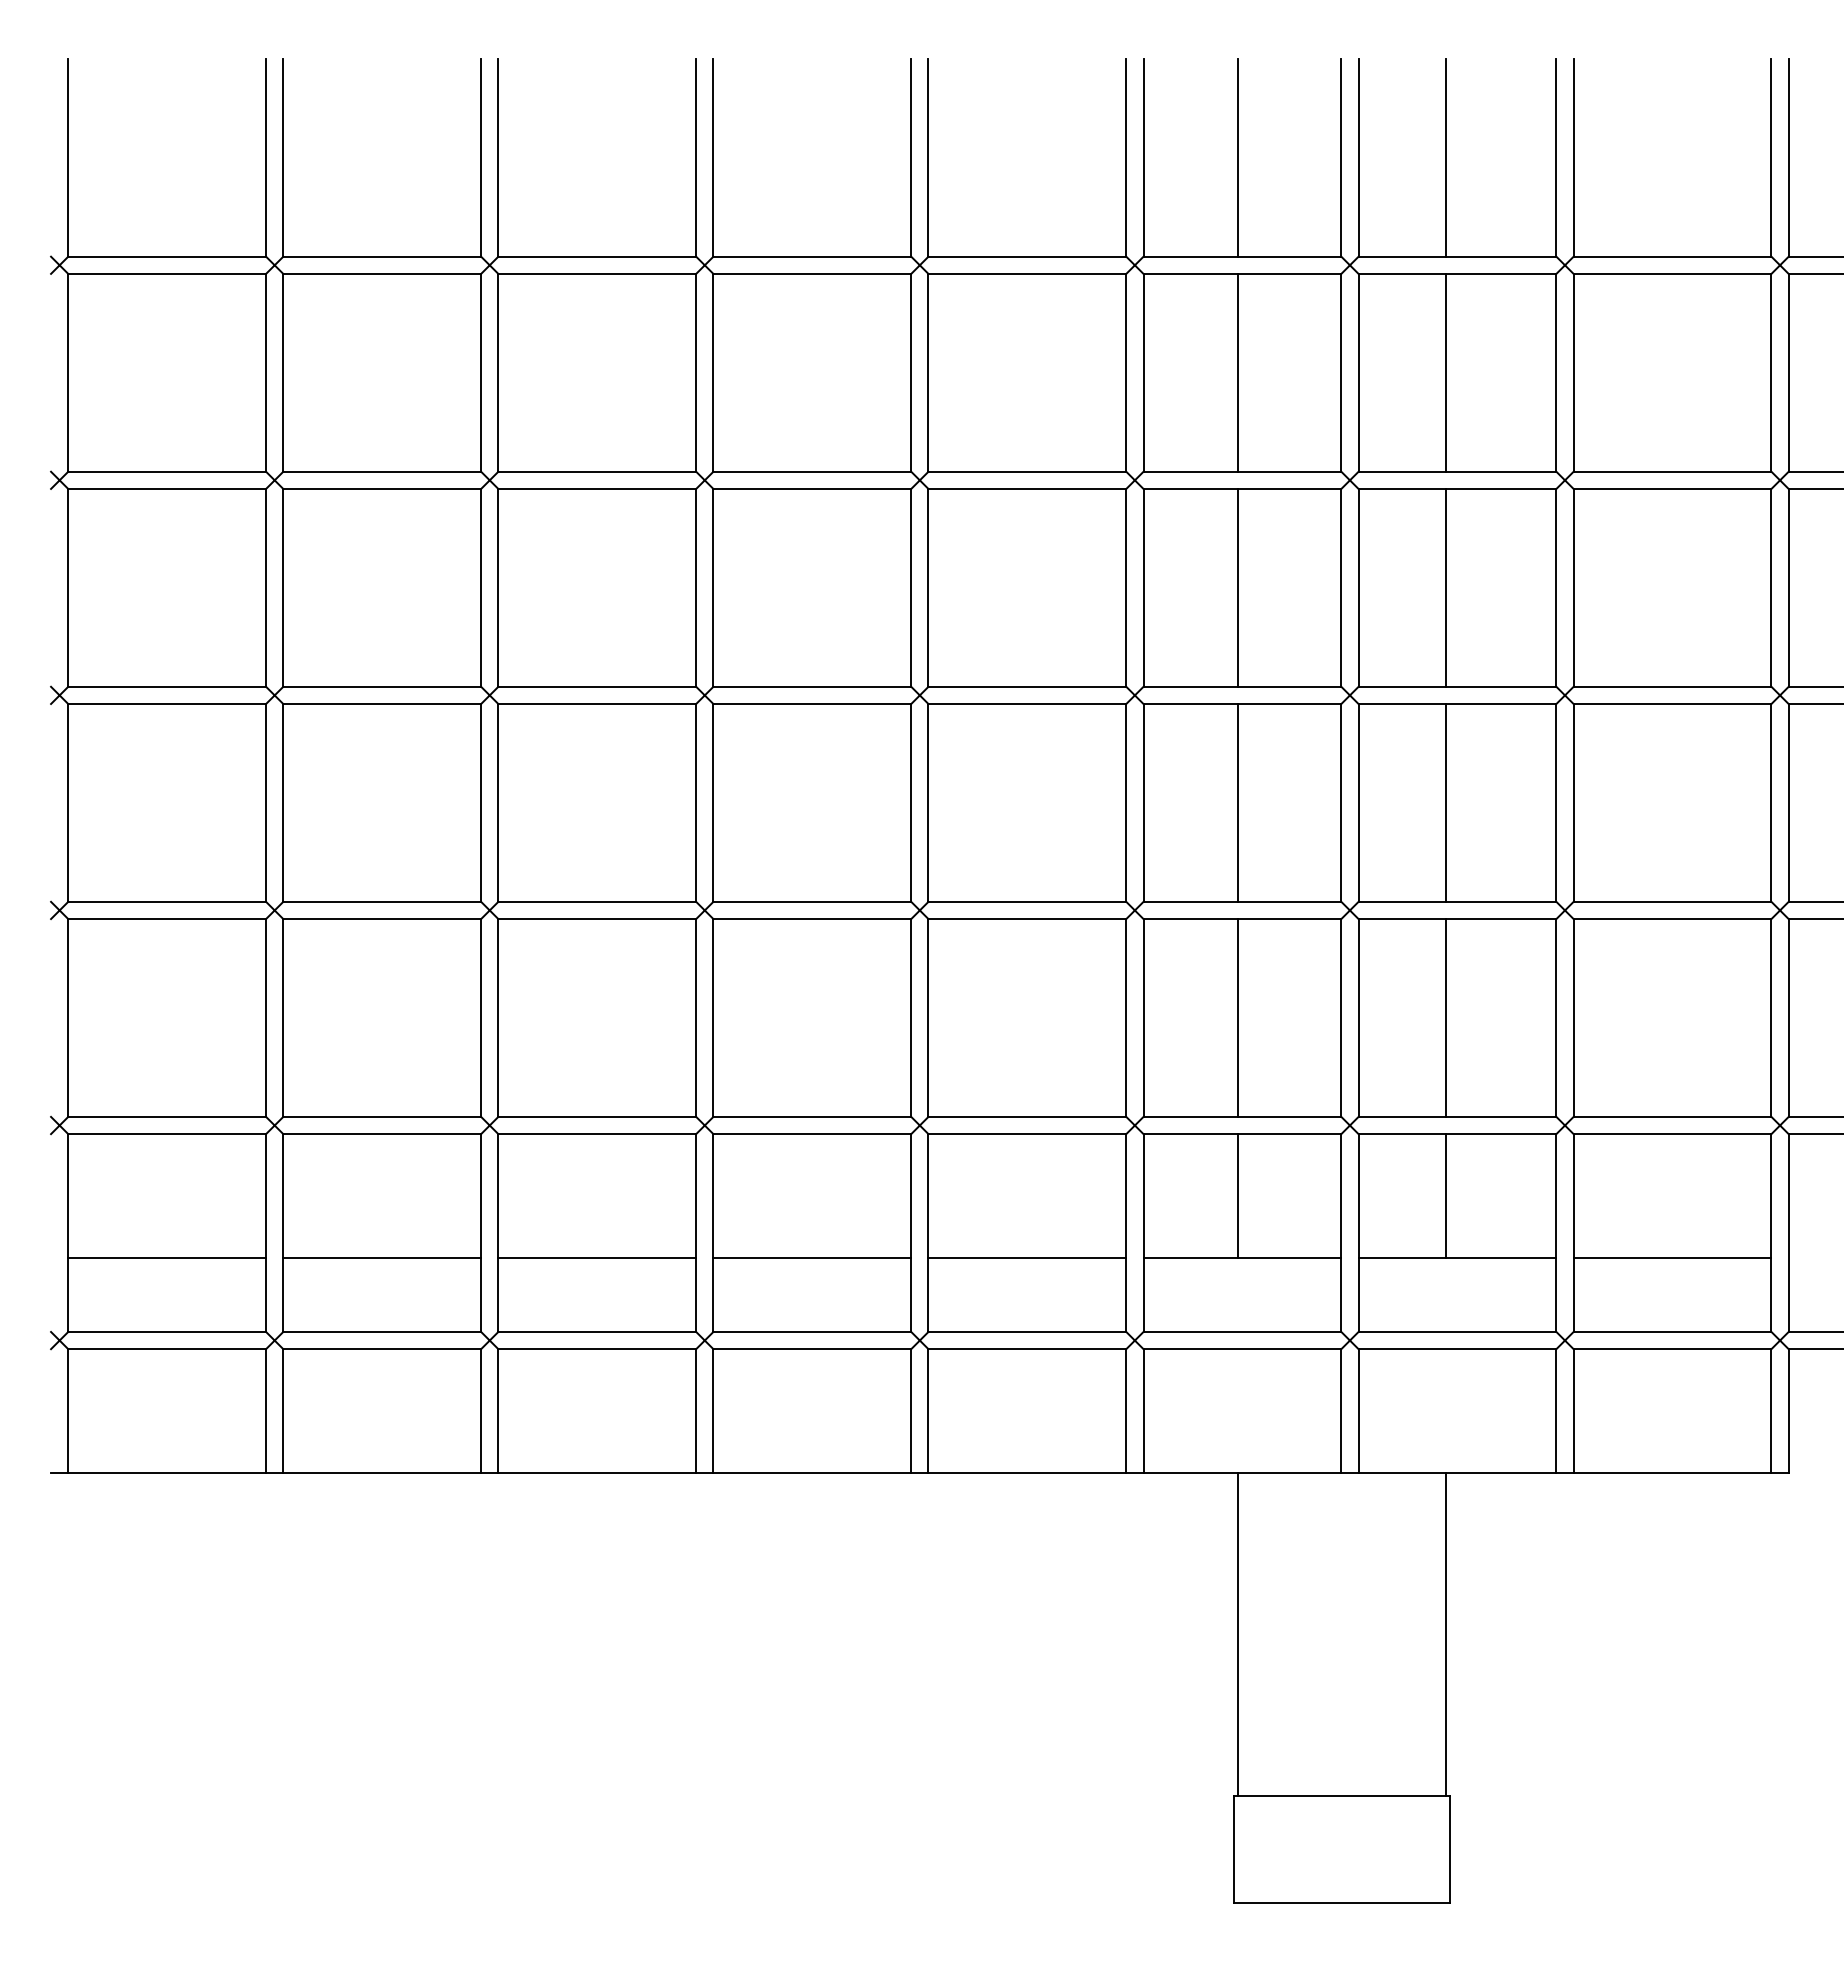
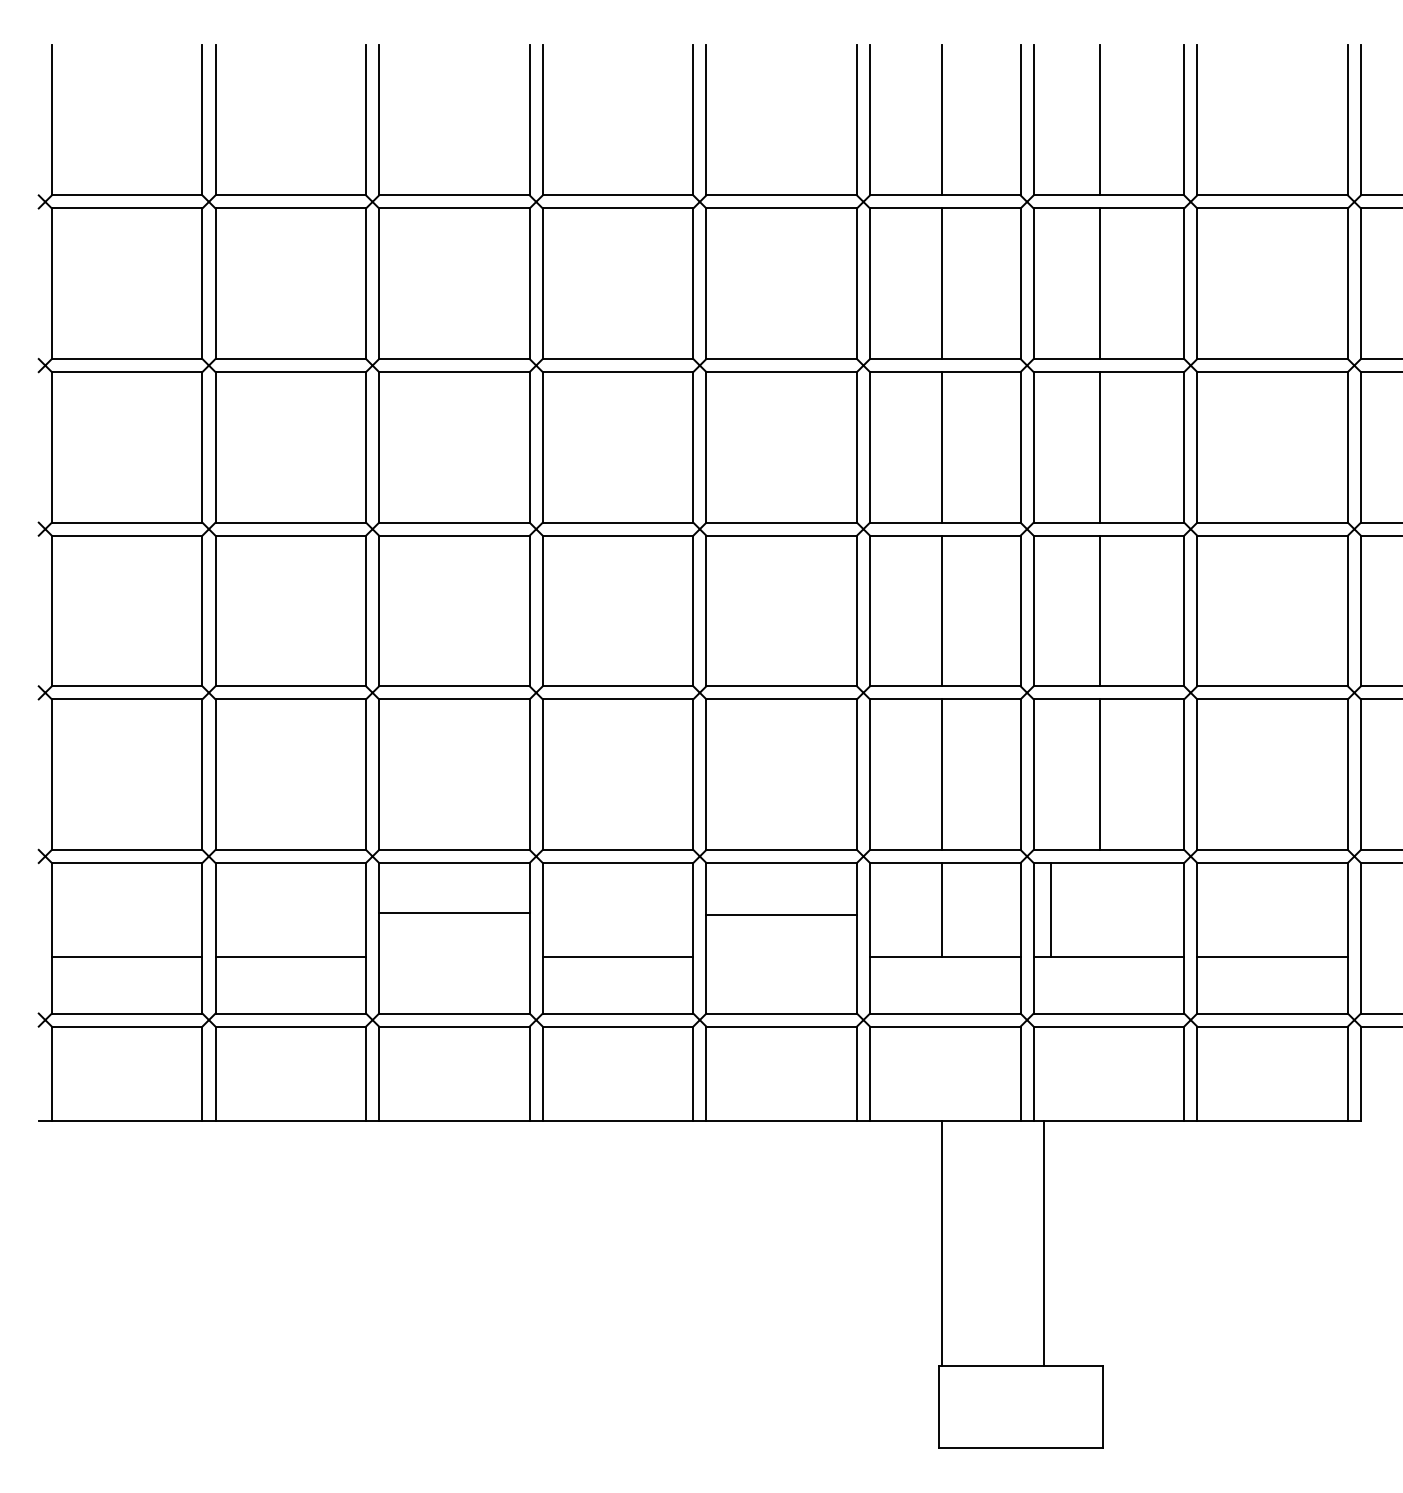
line: (1445, 1195) -> (1050, 909), moved
line: (597, 1257) -> (454, 912), moved
line: (1027, 1257) -> (781, 914), moved
line: (1445, 1634) -> (1043, 1243), moved

